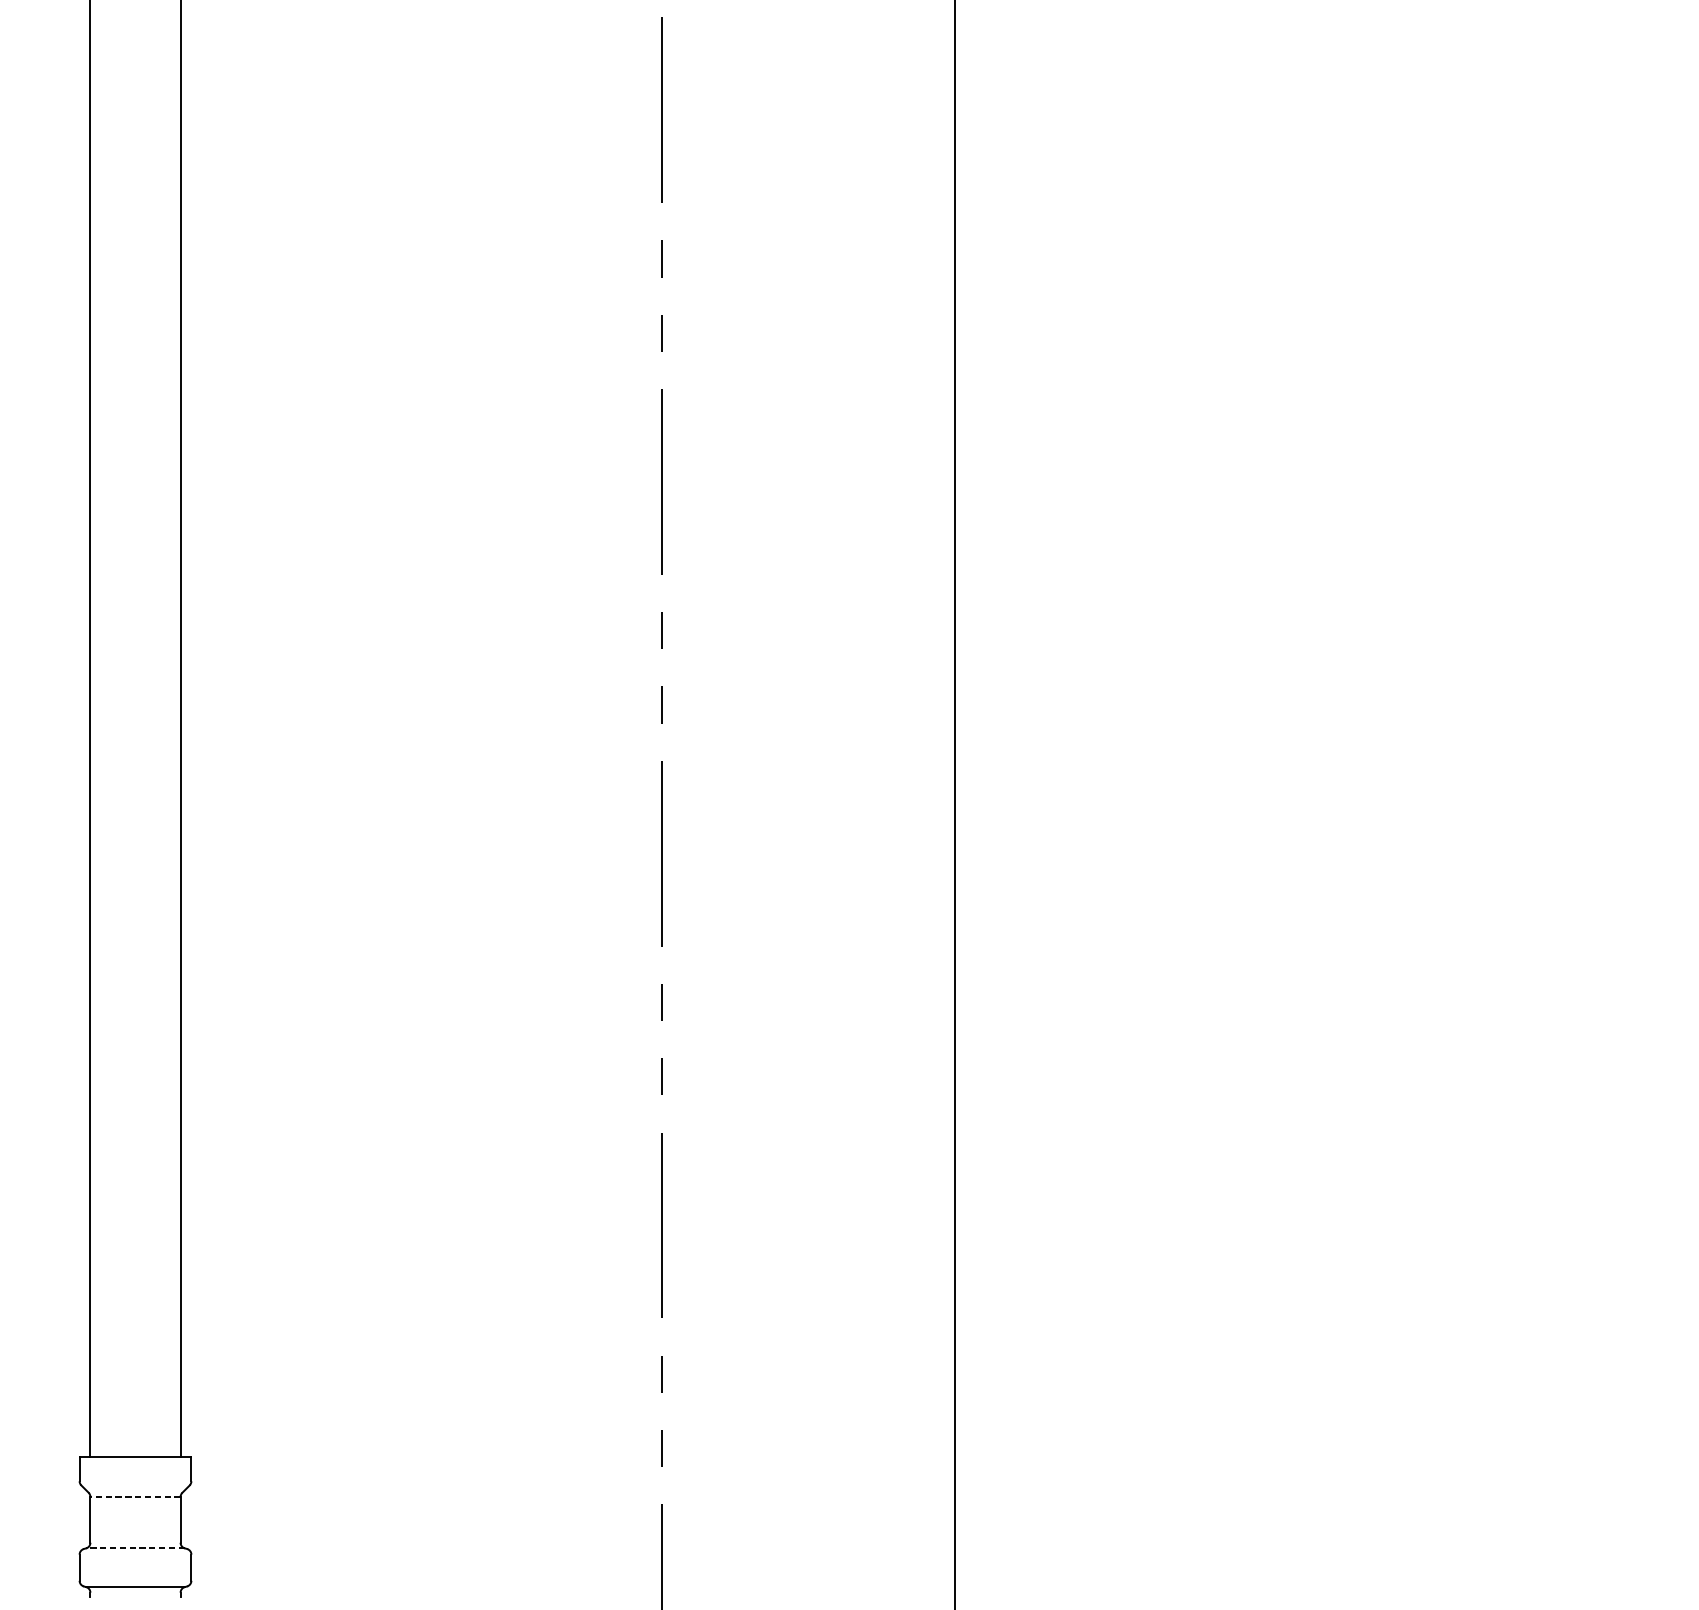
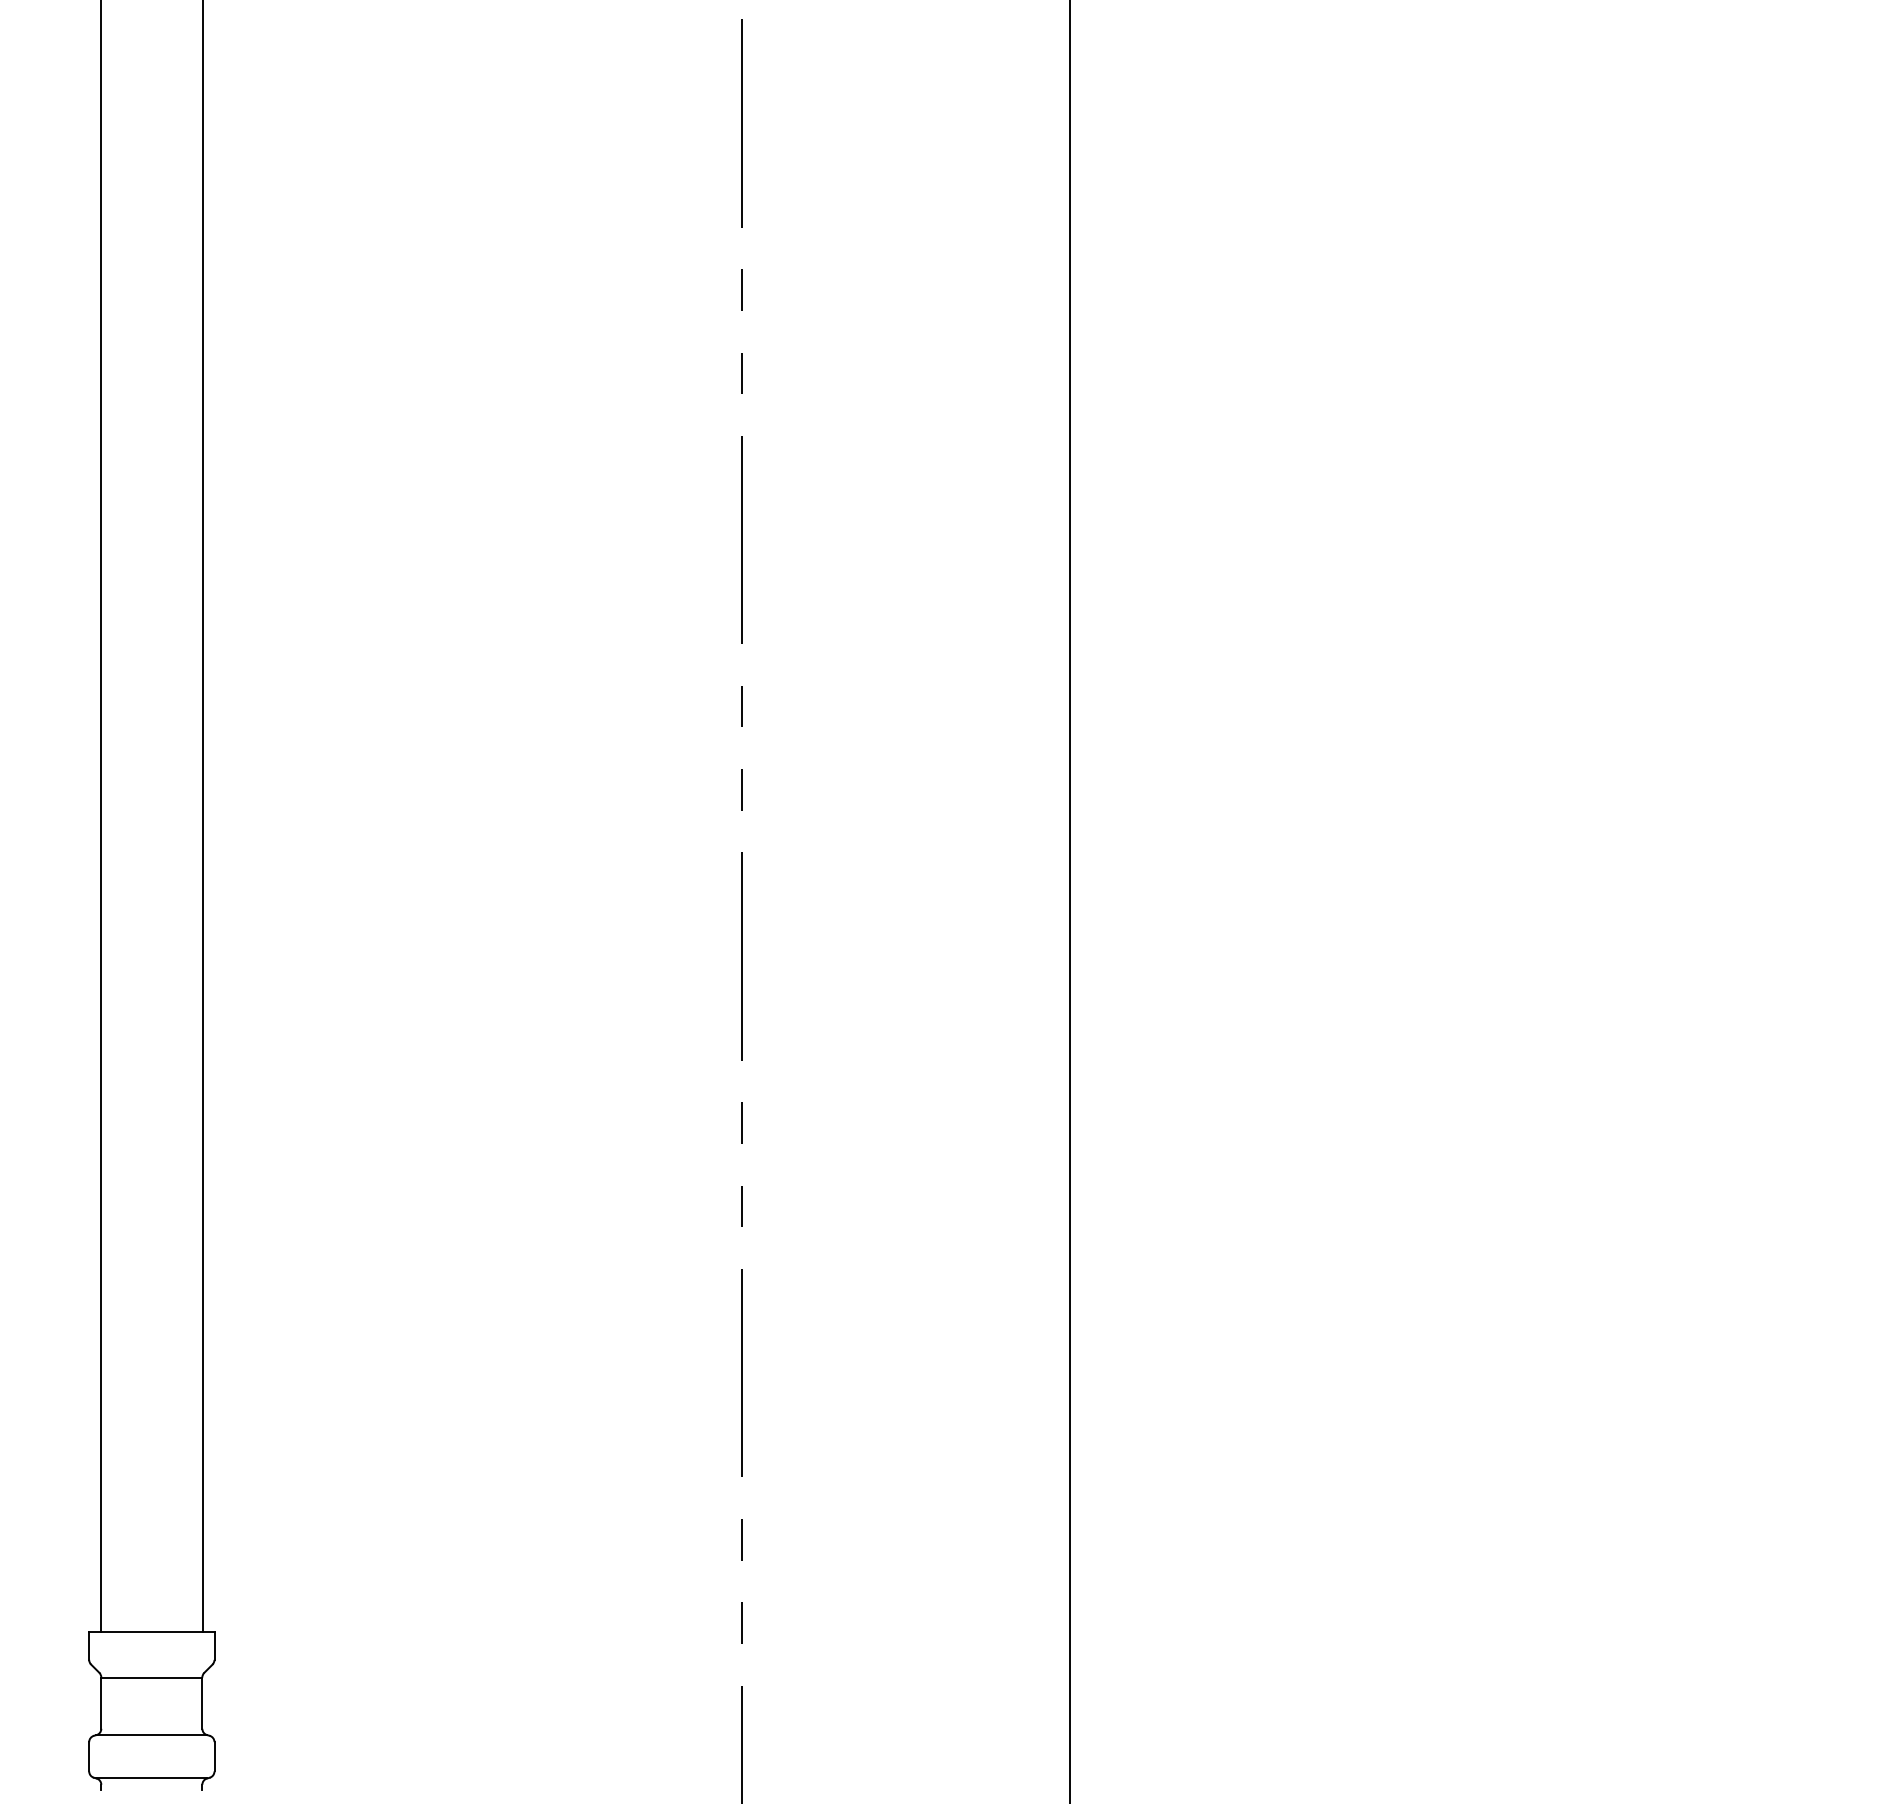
line: (135, 1496) -> (151, 1677), dashed -> solid
line: (135, 1548) -> (151, 1735), dashed -> solid

